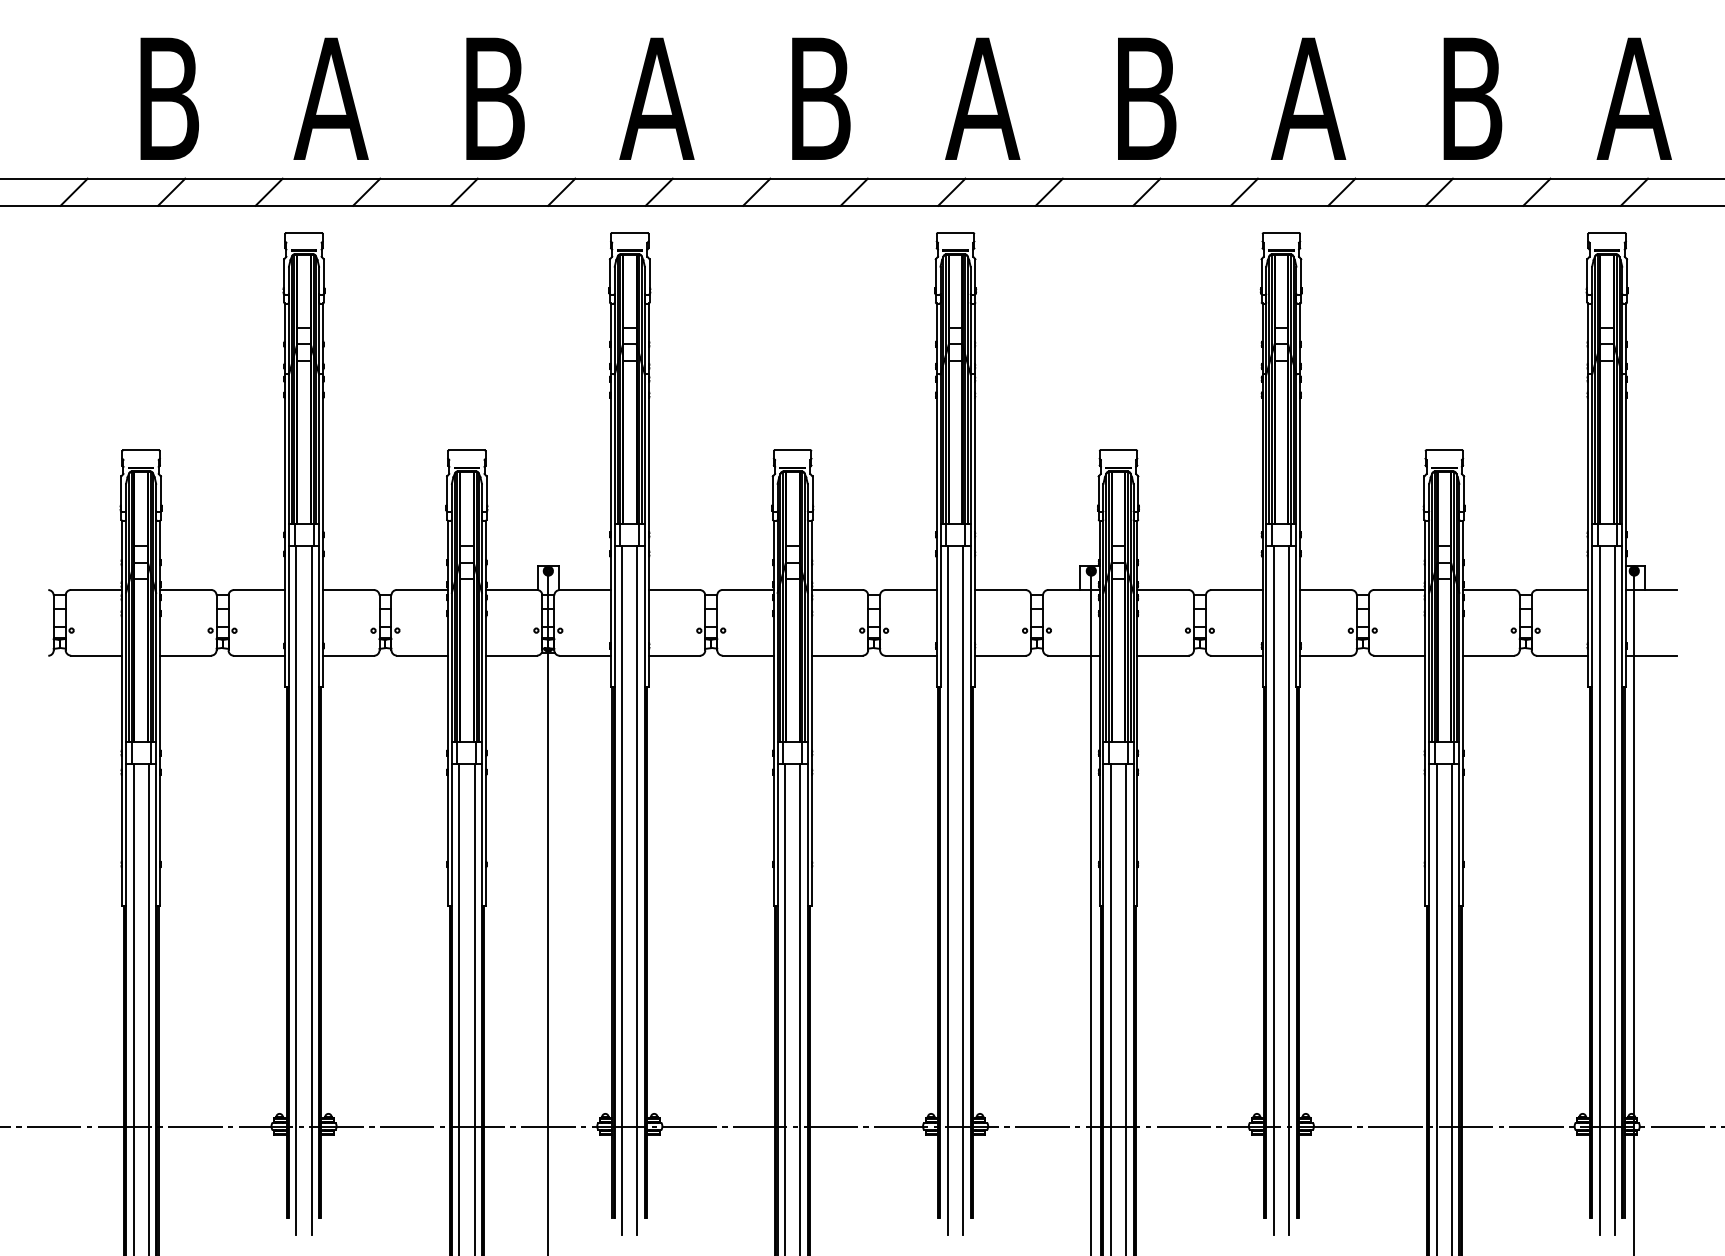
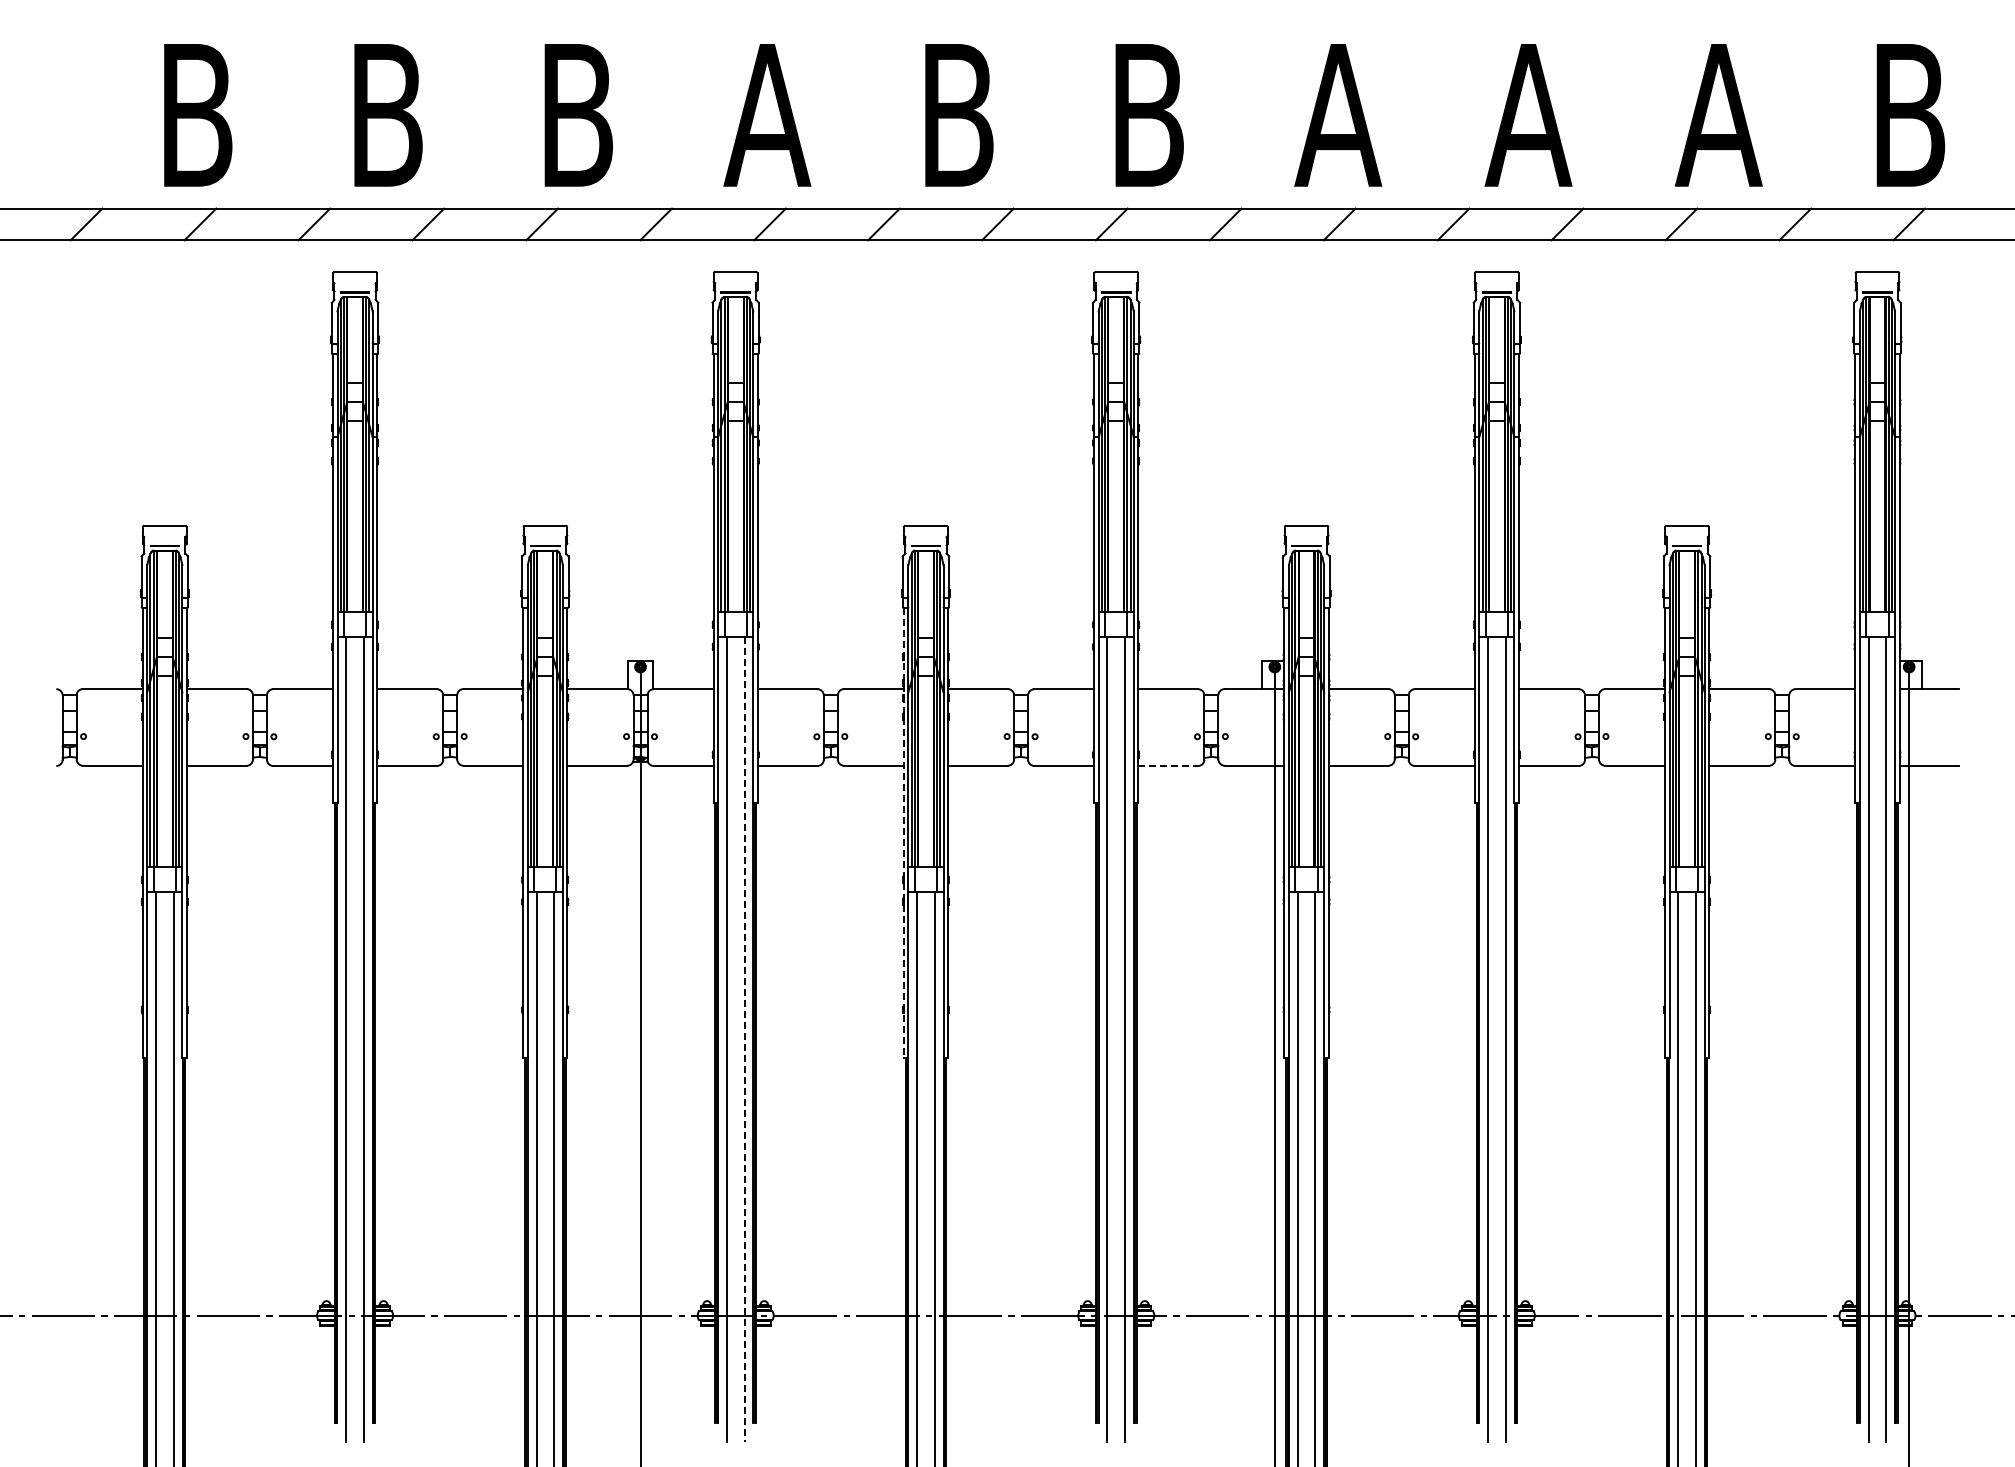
text: (330, 98) -> (386, 115), A -> B
text: (982, 98) -> (1147, 115), A -> B
text: (1145, 98) -> (1338, 115), B -> A
text: (1471, 98) -> (1718, 115), B -> A
text: (1634, 98) -> (1909, 115), A -> B
line: (1000, 655) -> (1168, 765), solid -> dashed
line: (773, 712) -> (903, 832), solid -> dashed
line: (637, 889) -> (744, 1039), solid -> dashed

